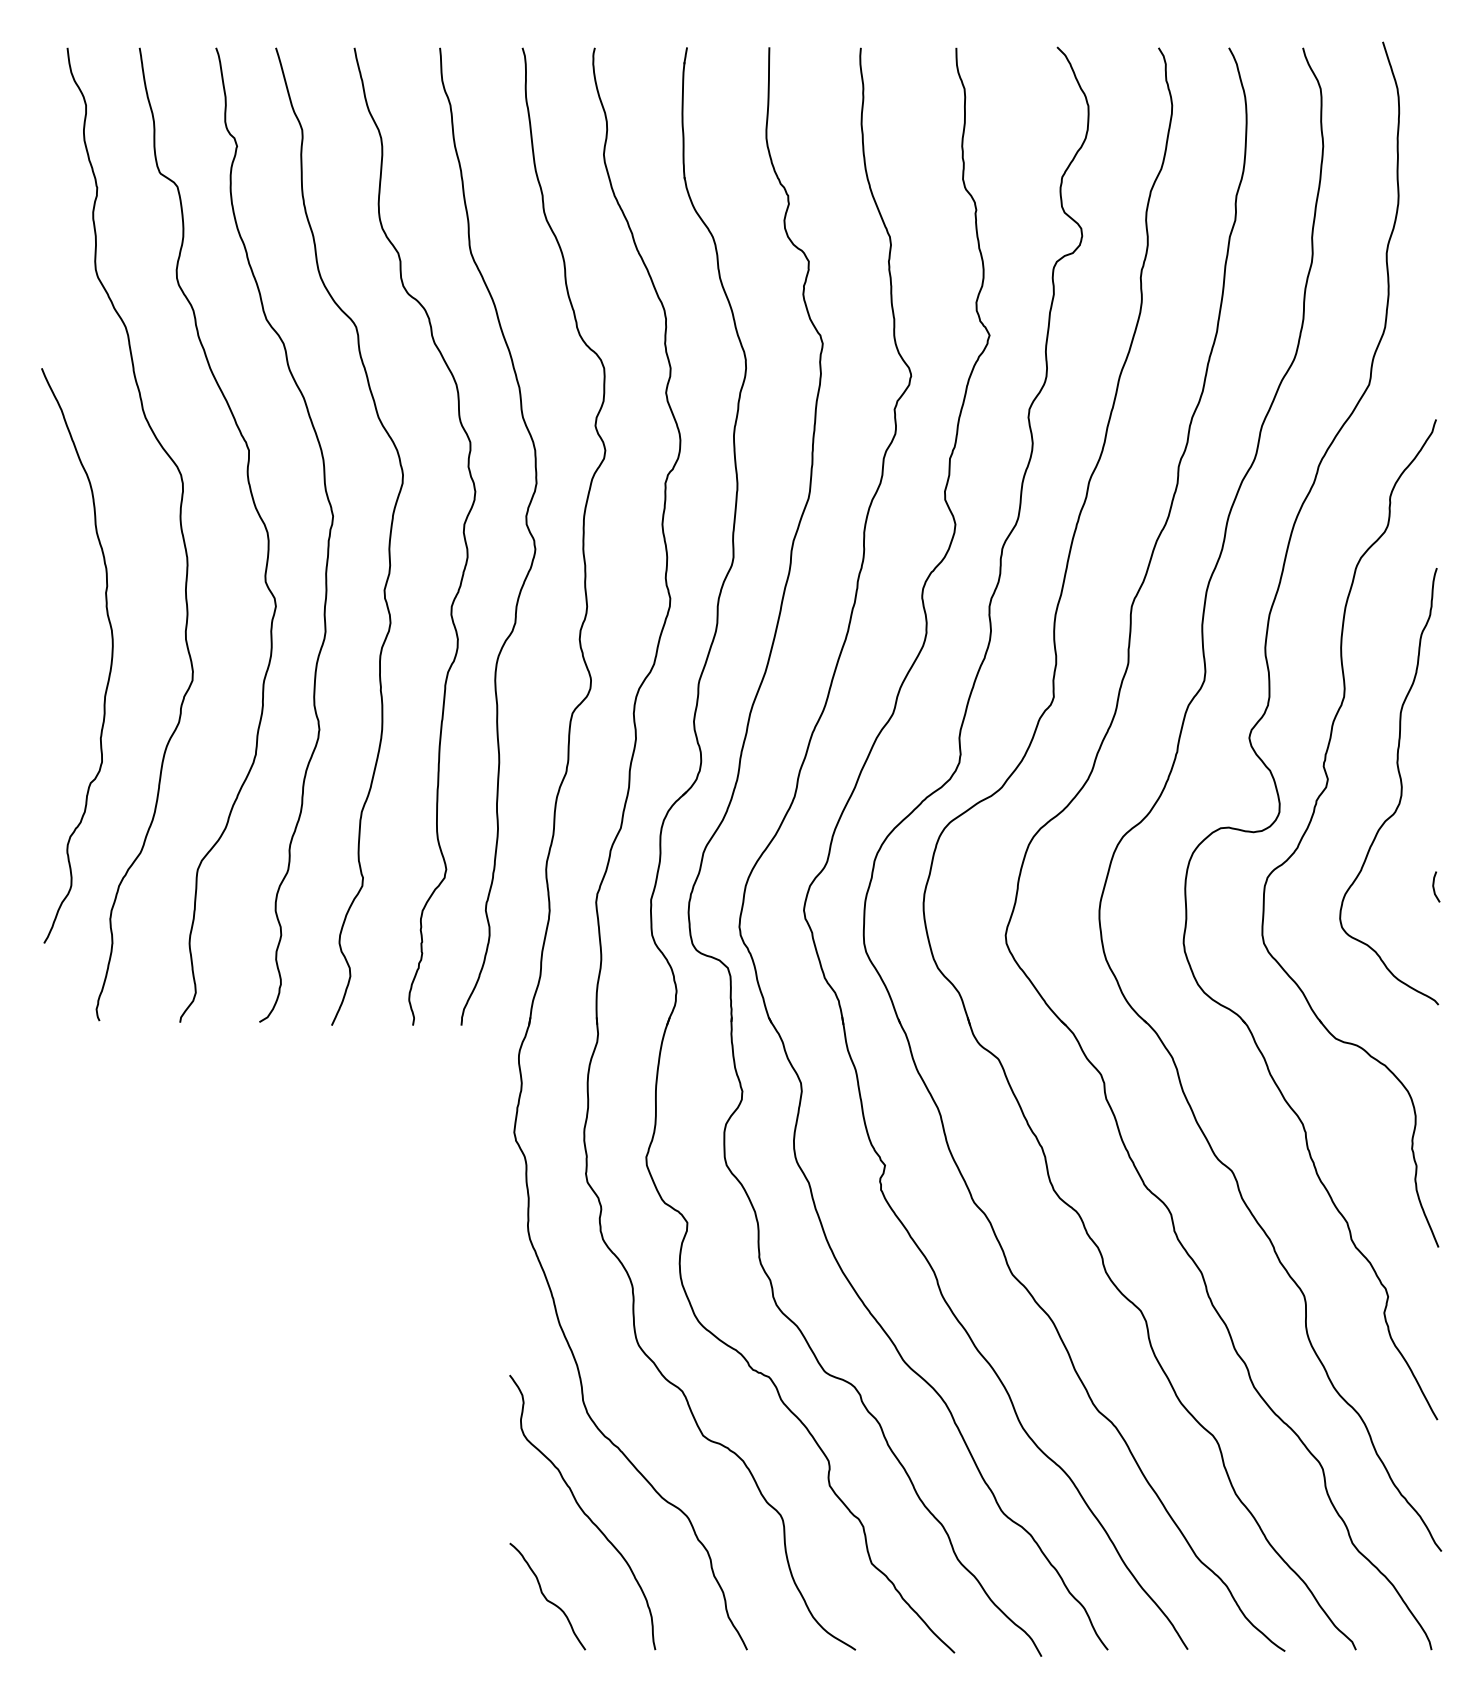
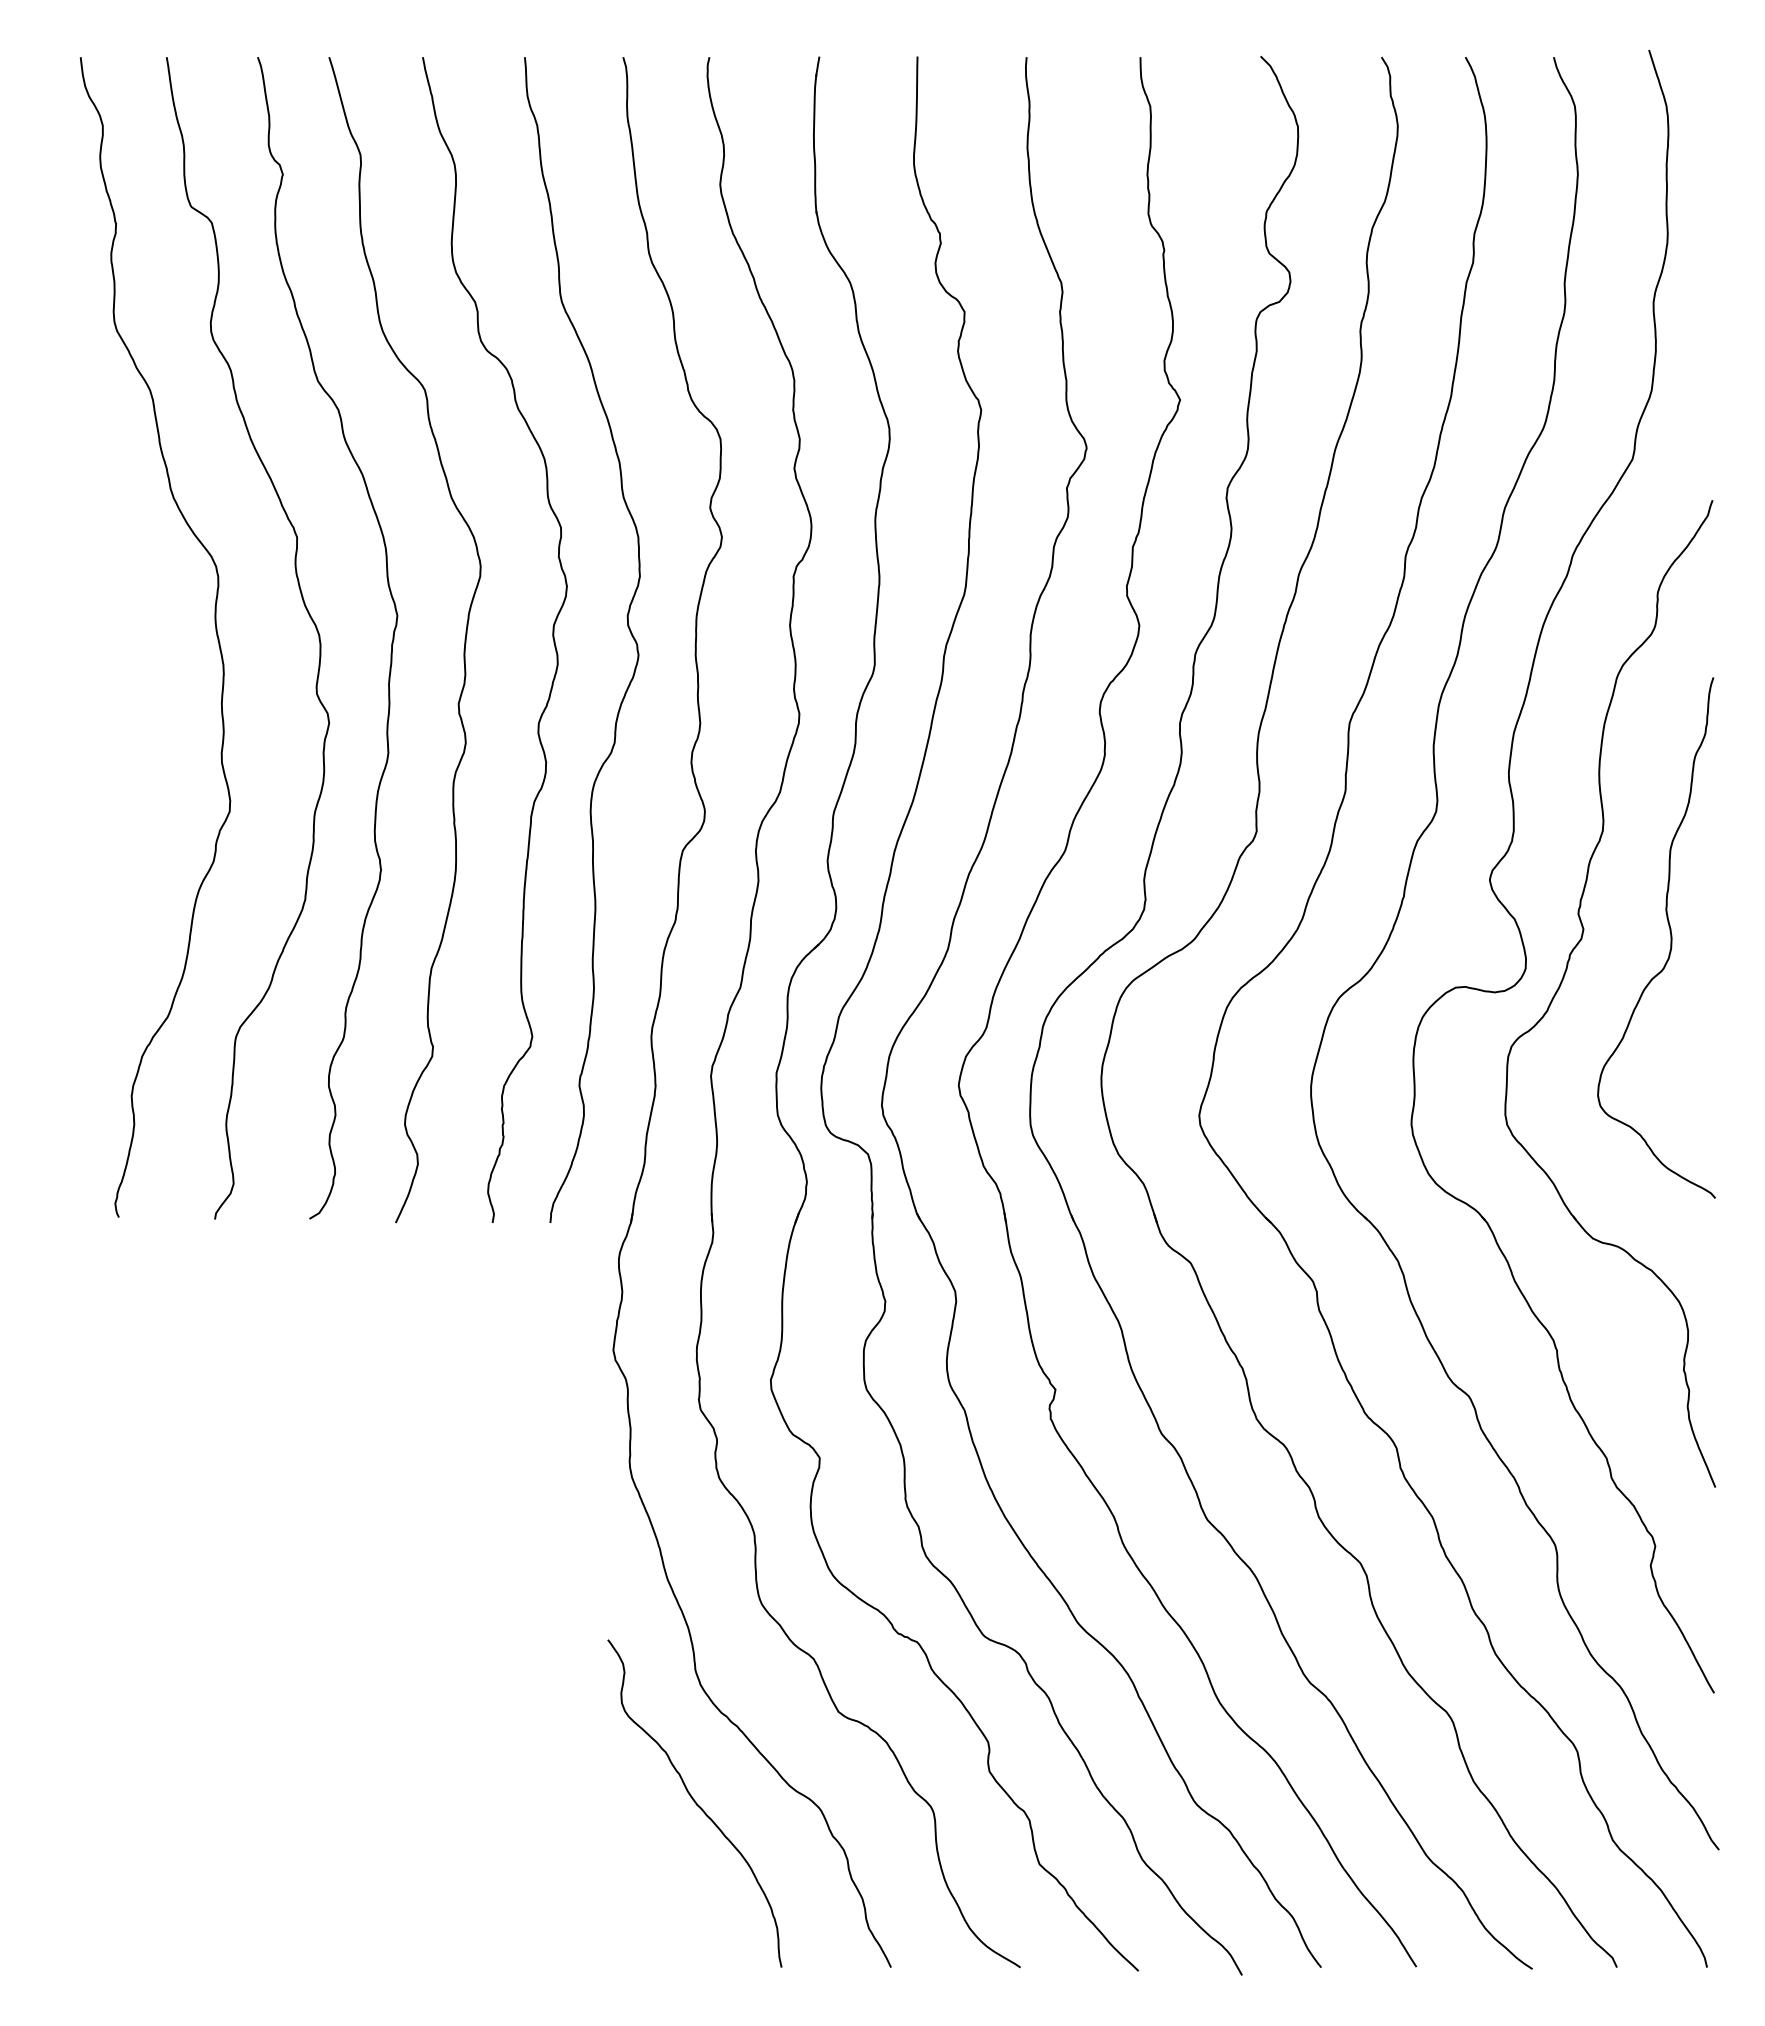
curve: (110, 659) -> (132, 786), removed
line: (1434, 886) -> (1710, 1057), removed
curve: (546, 1597) -> (651, 1904), removed

